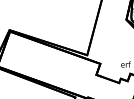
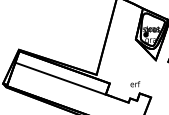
line: (51, 58) -> (60, 78), added

